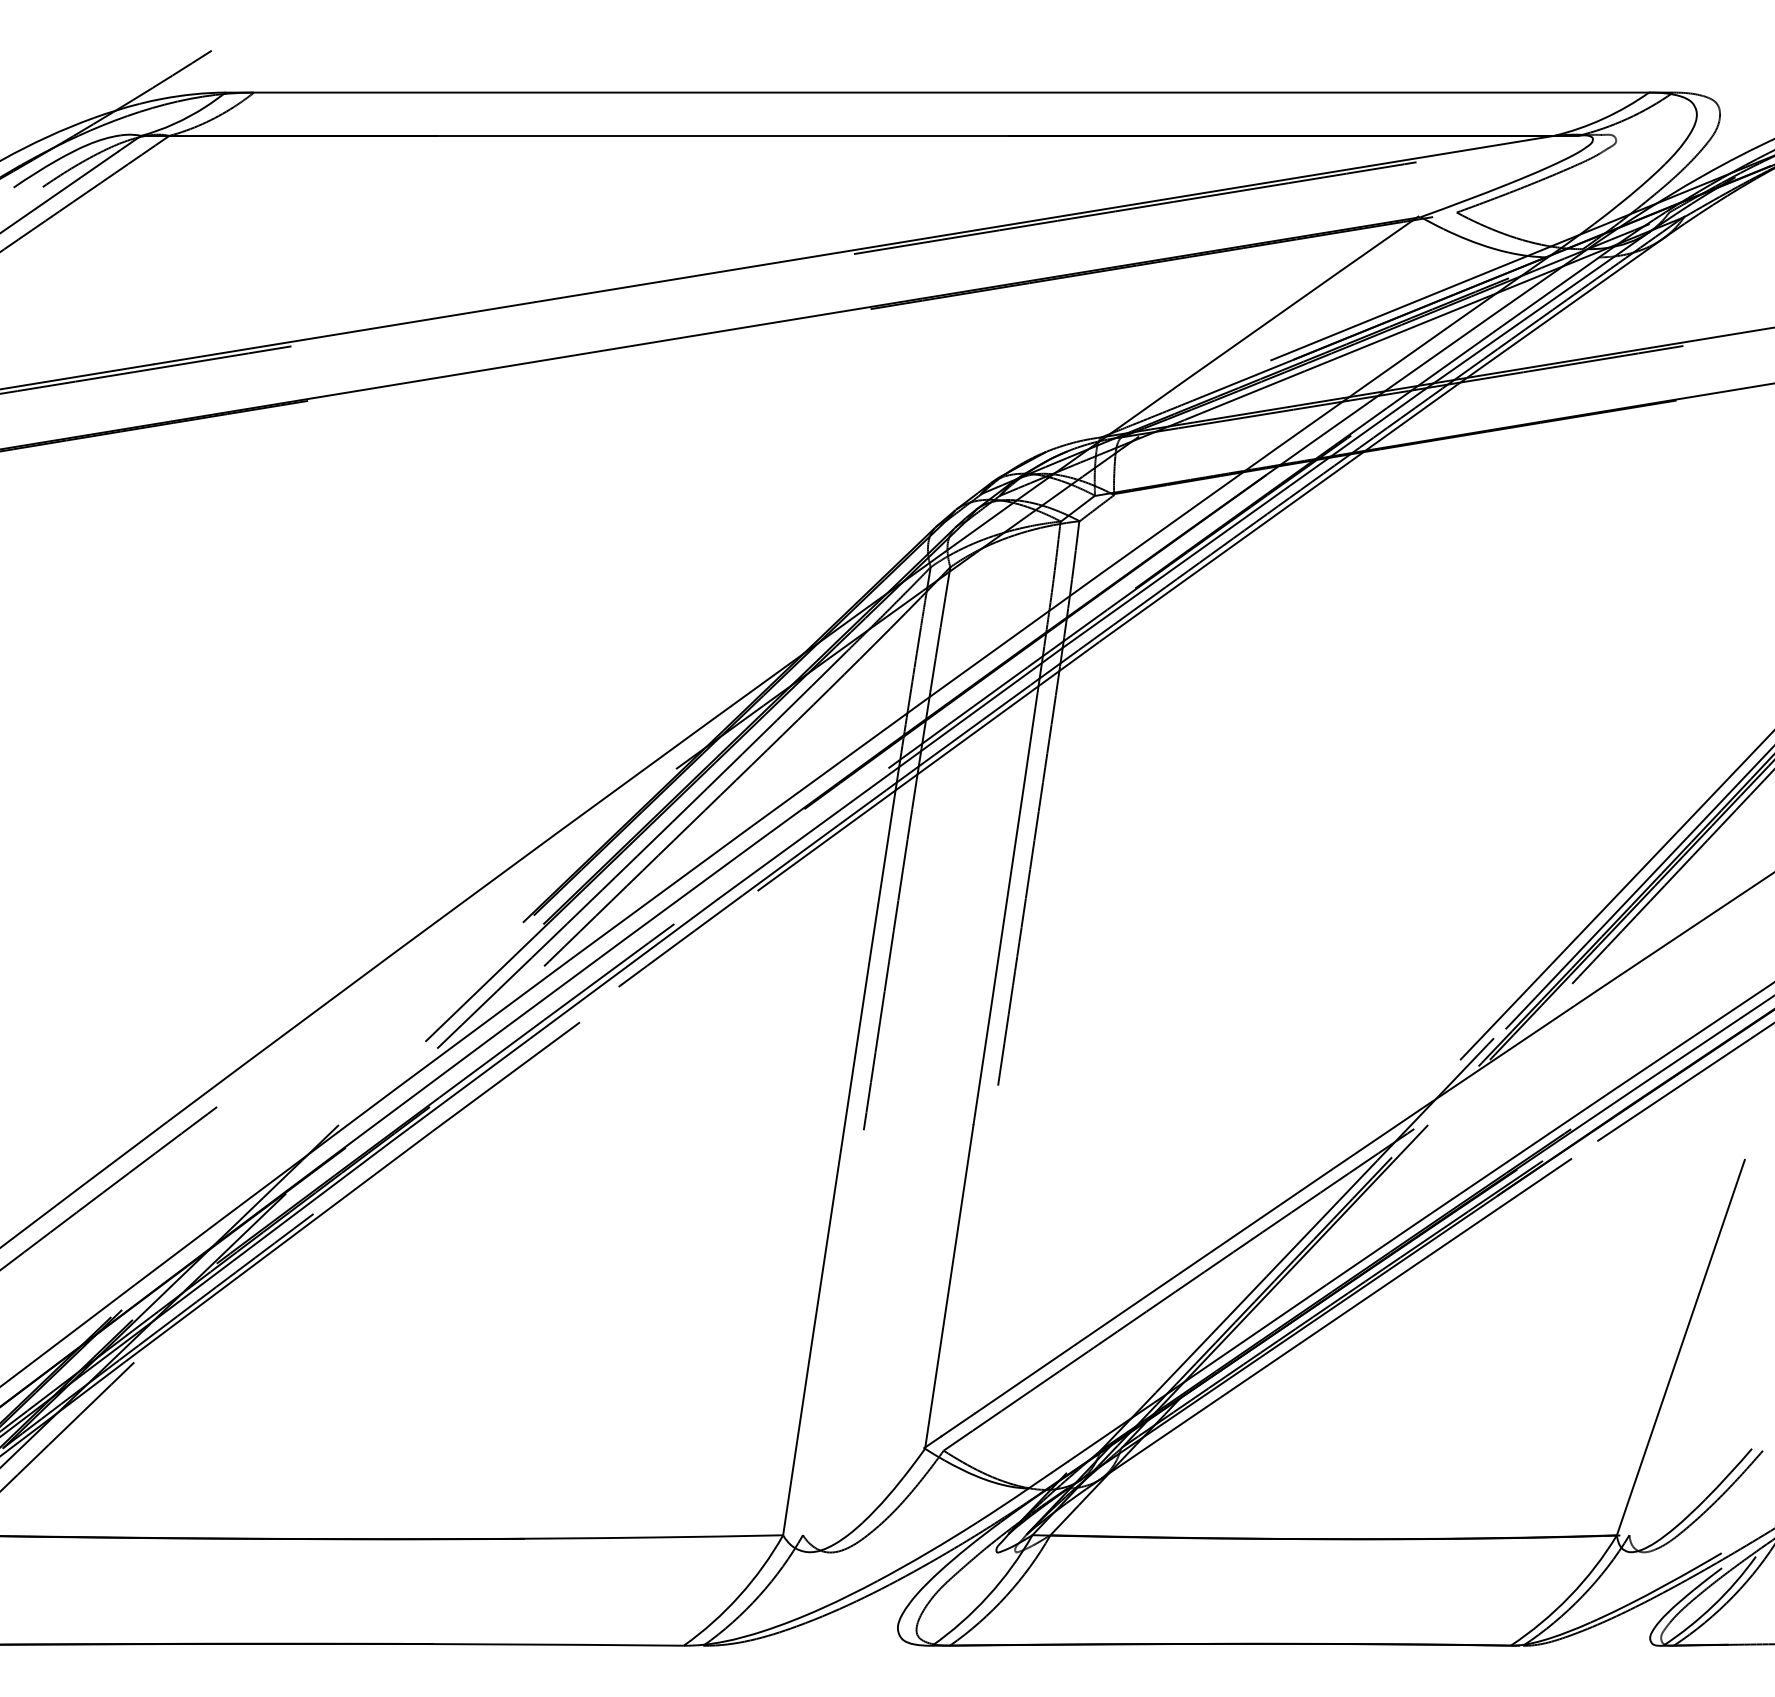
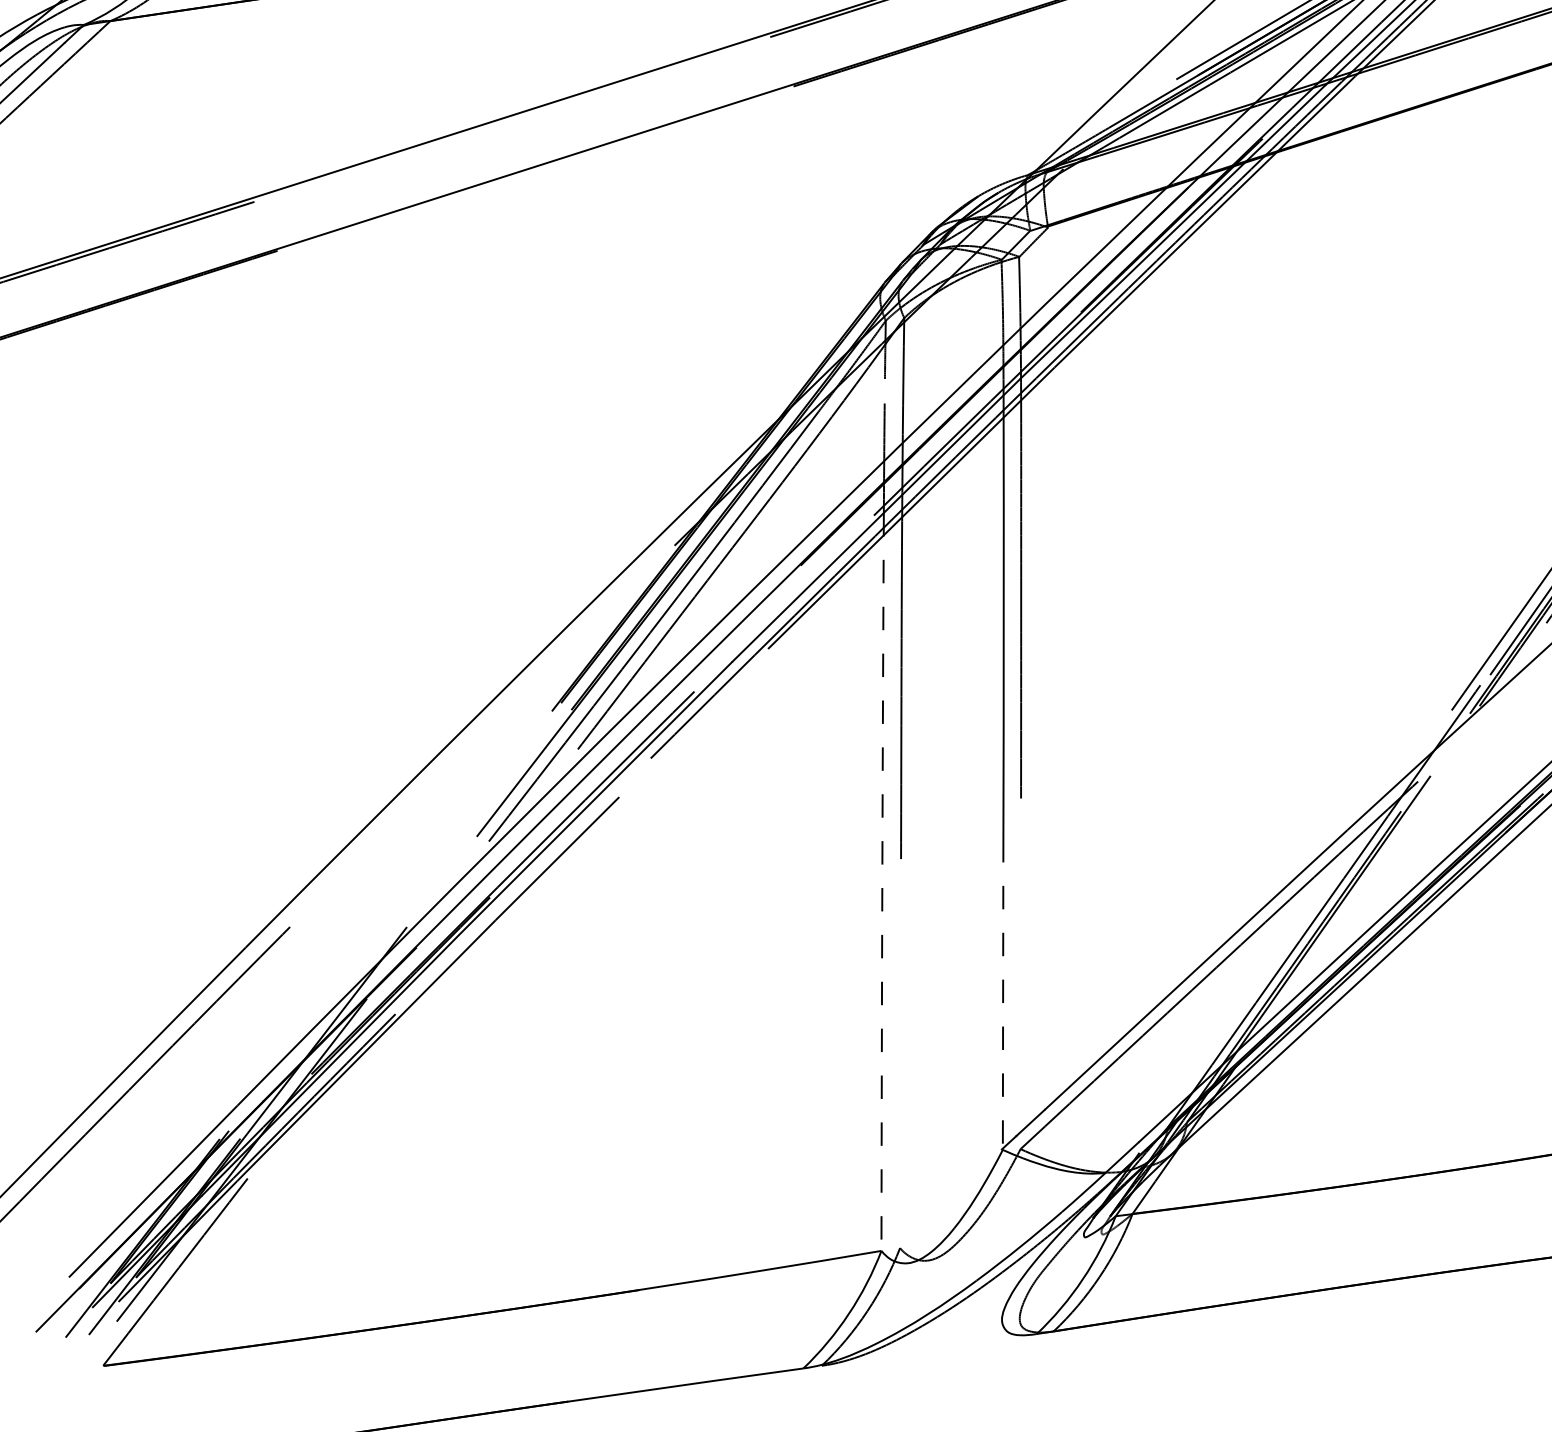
line: (918, 640) -> (884, 391), removed
arc: (840, 1151) -> (882, 882), solid -> dashed
line: (949, 1286) -> (1003, 994), solid -> dashed

